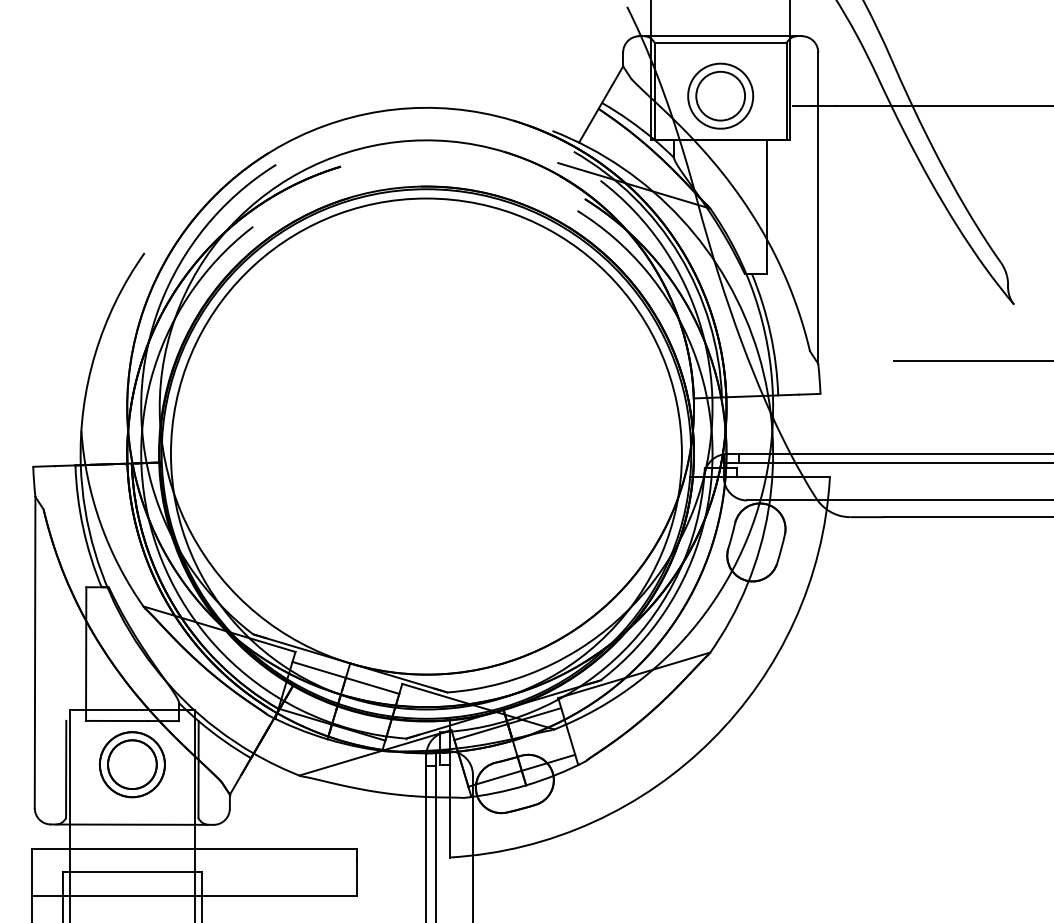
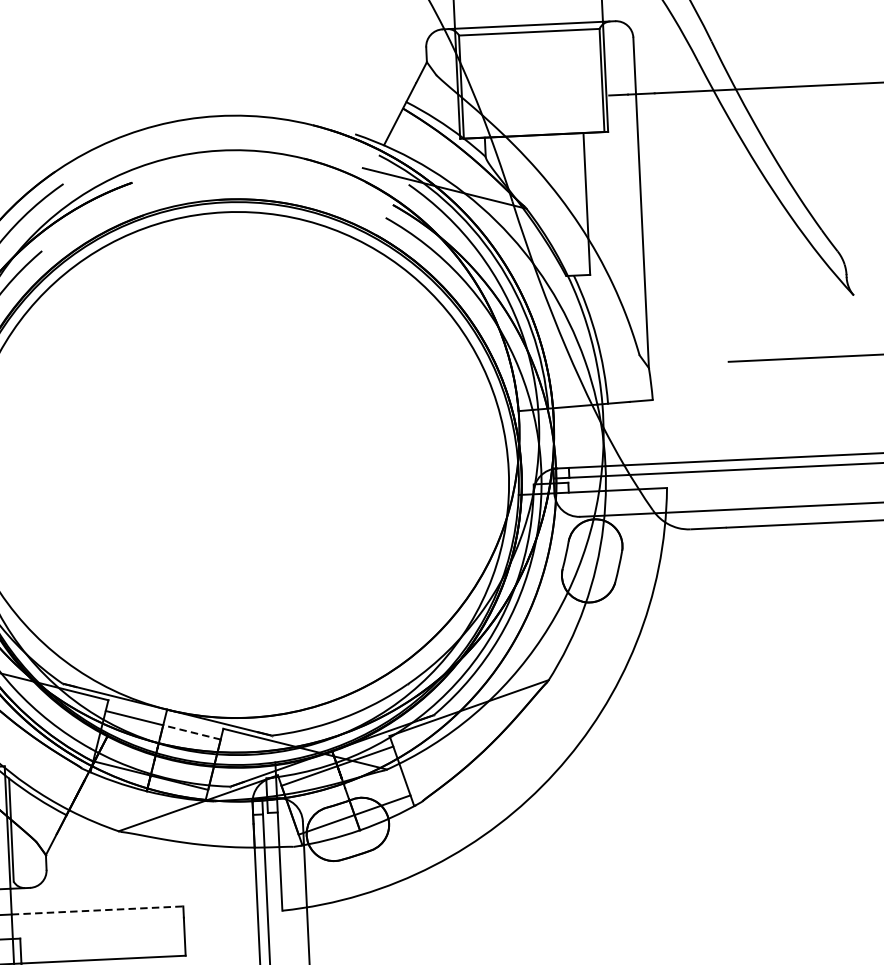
part: (720, 95) -> (531, 88), removed
line: (372, 685) -> (191, 731), solid -> dashed
line: (275, 849) -> (97, 910), solid -> dashed

